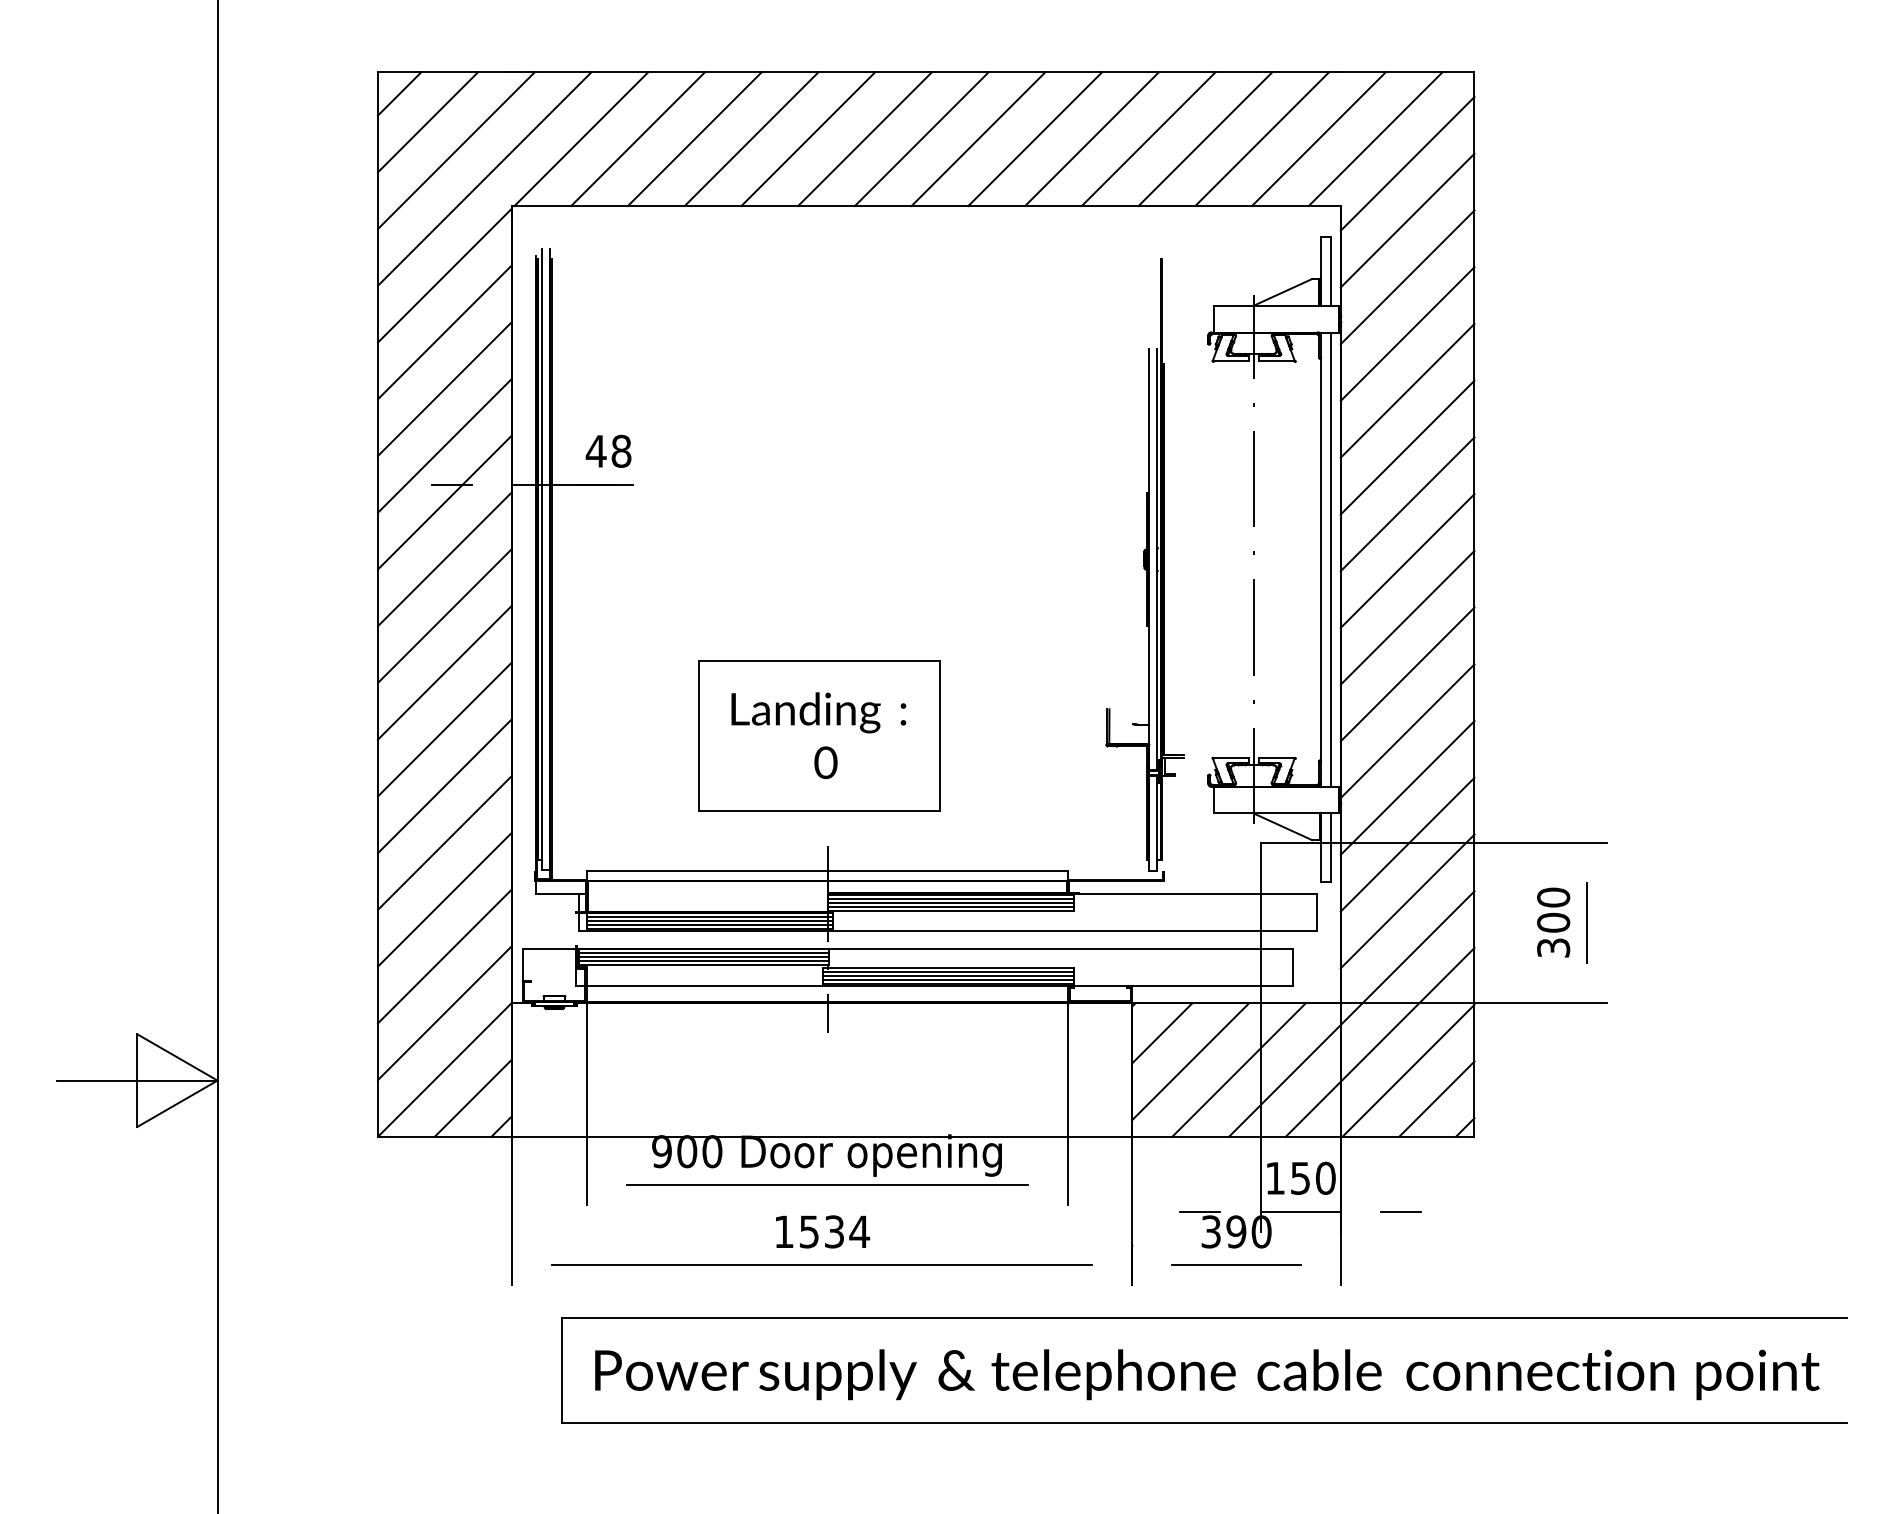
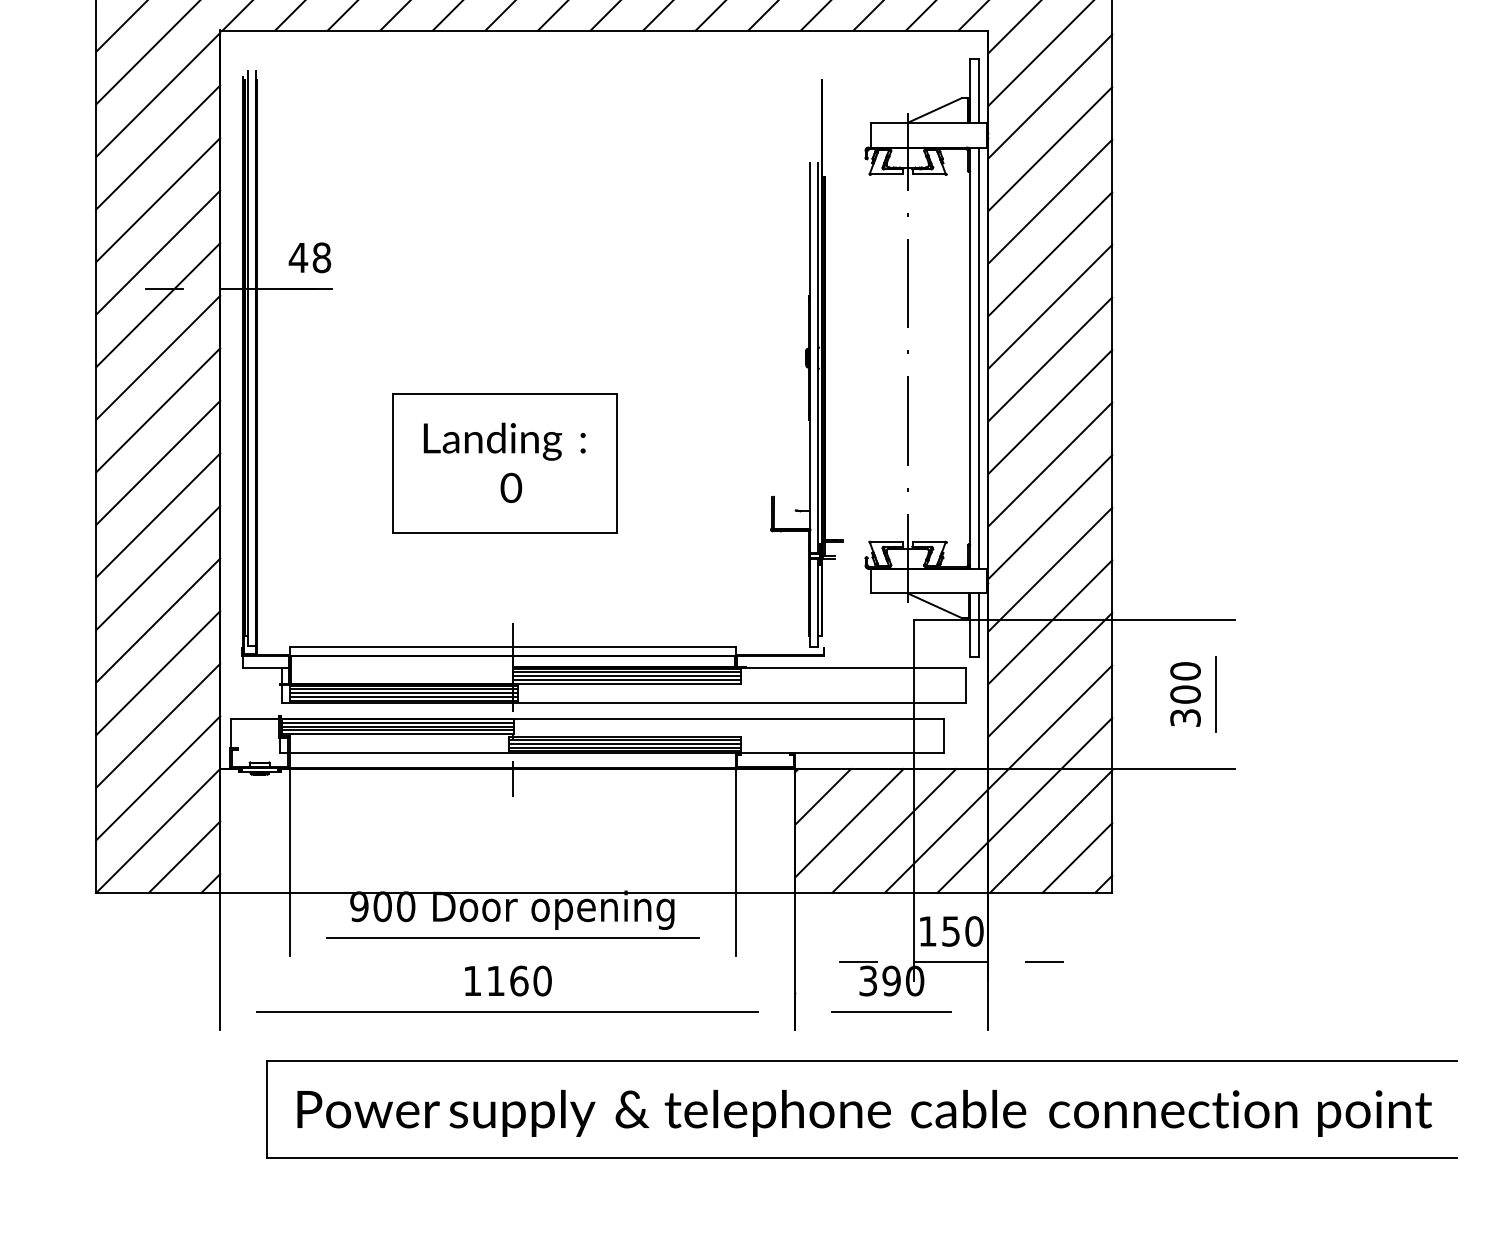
part: (819, 735) -> (505, 462), moved
text: (834, 1231) -> (519, 980), 1534 -> 1160

